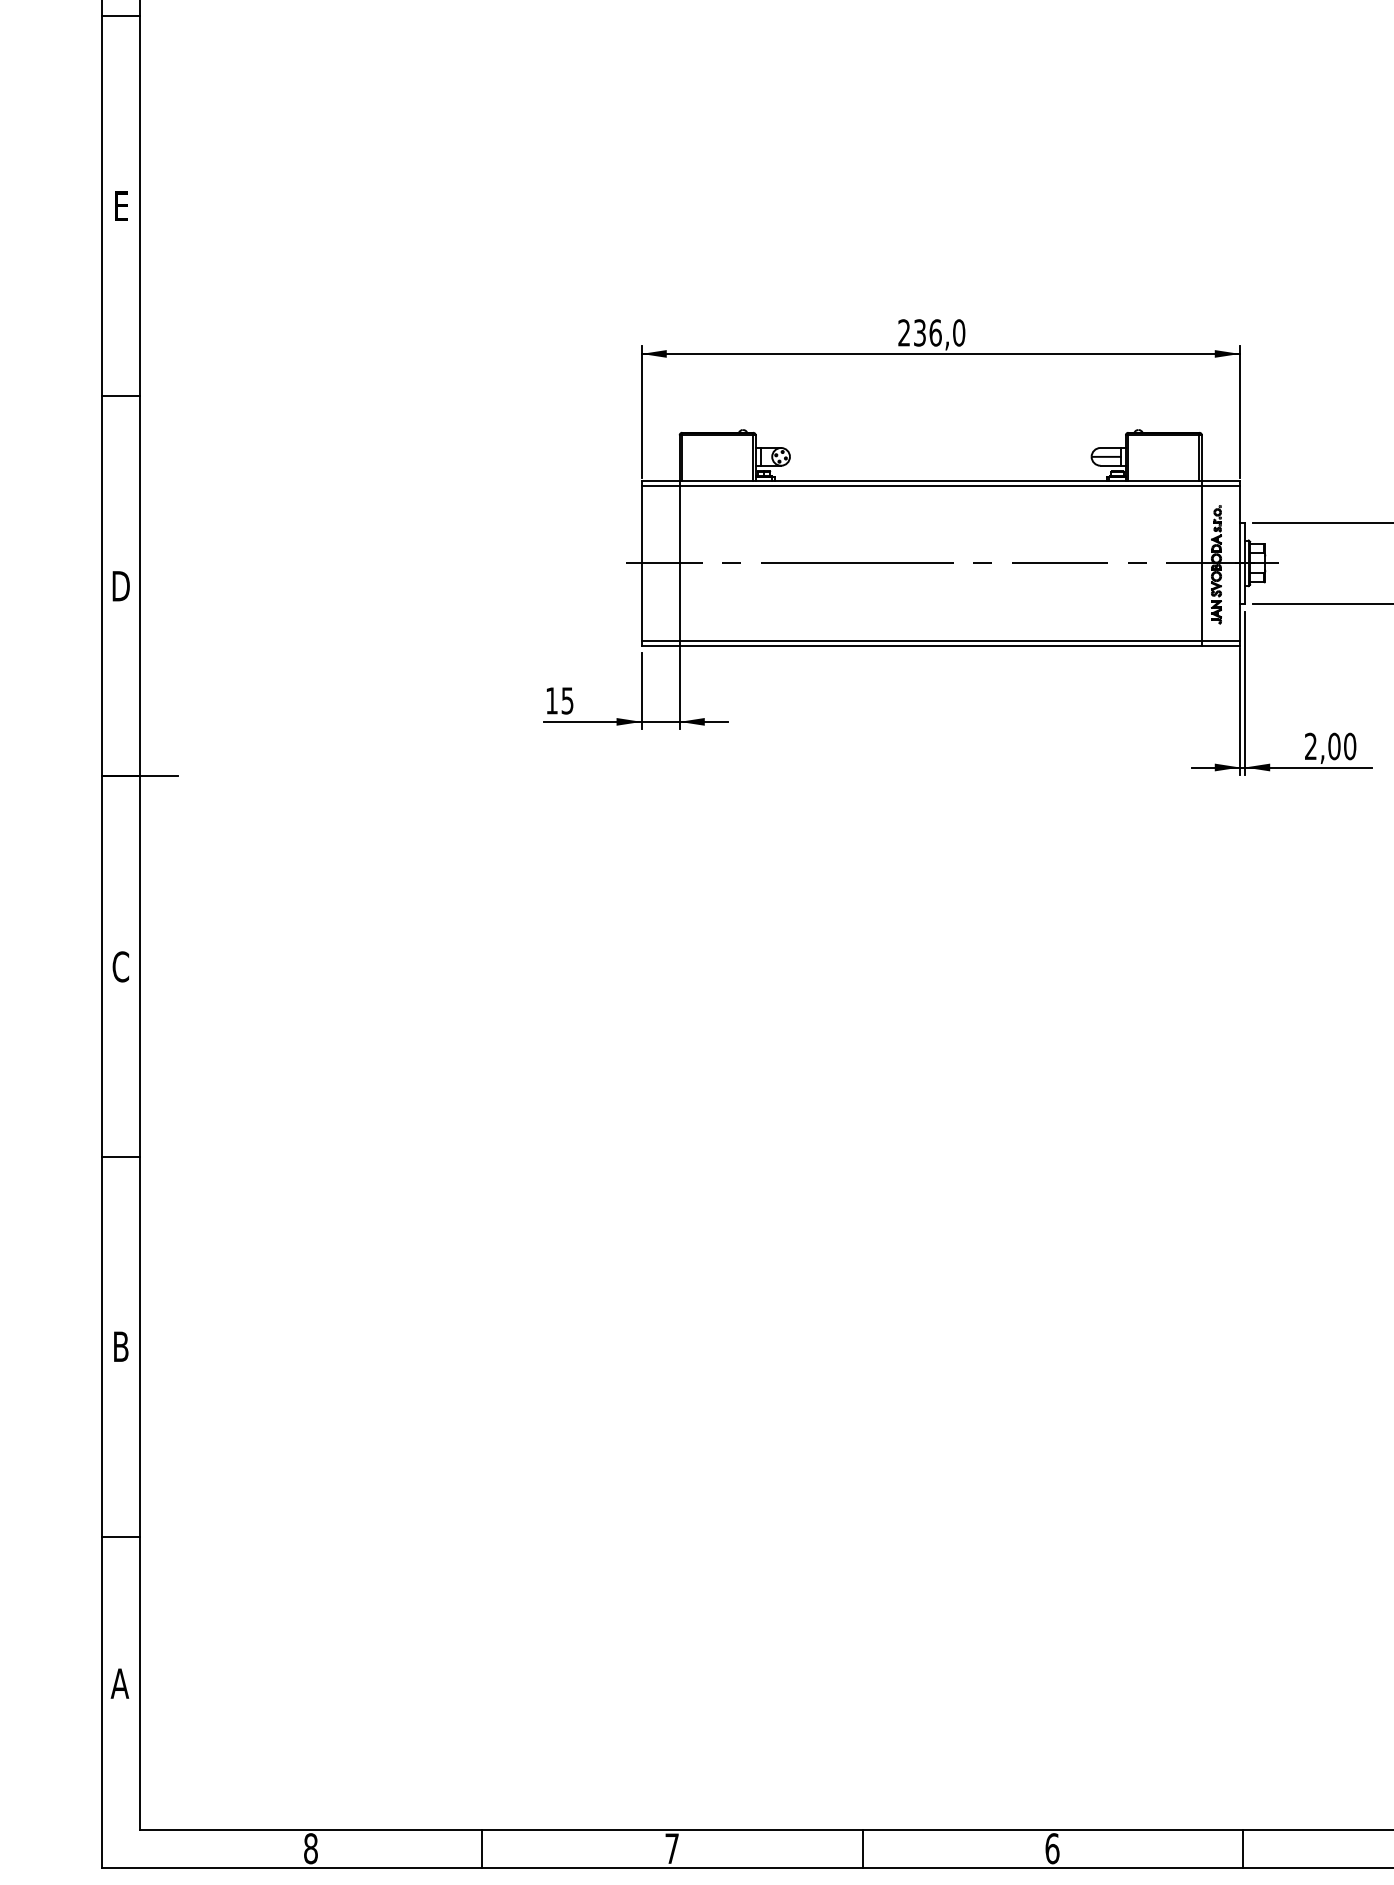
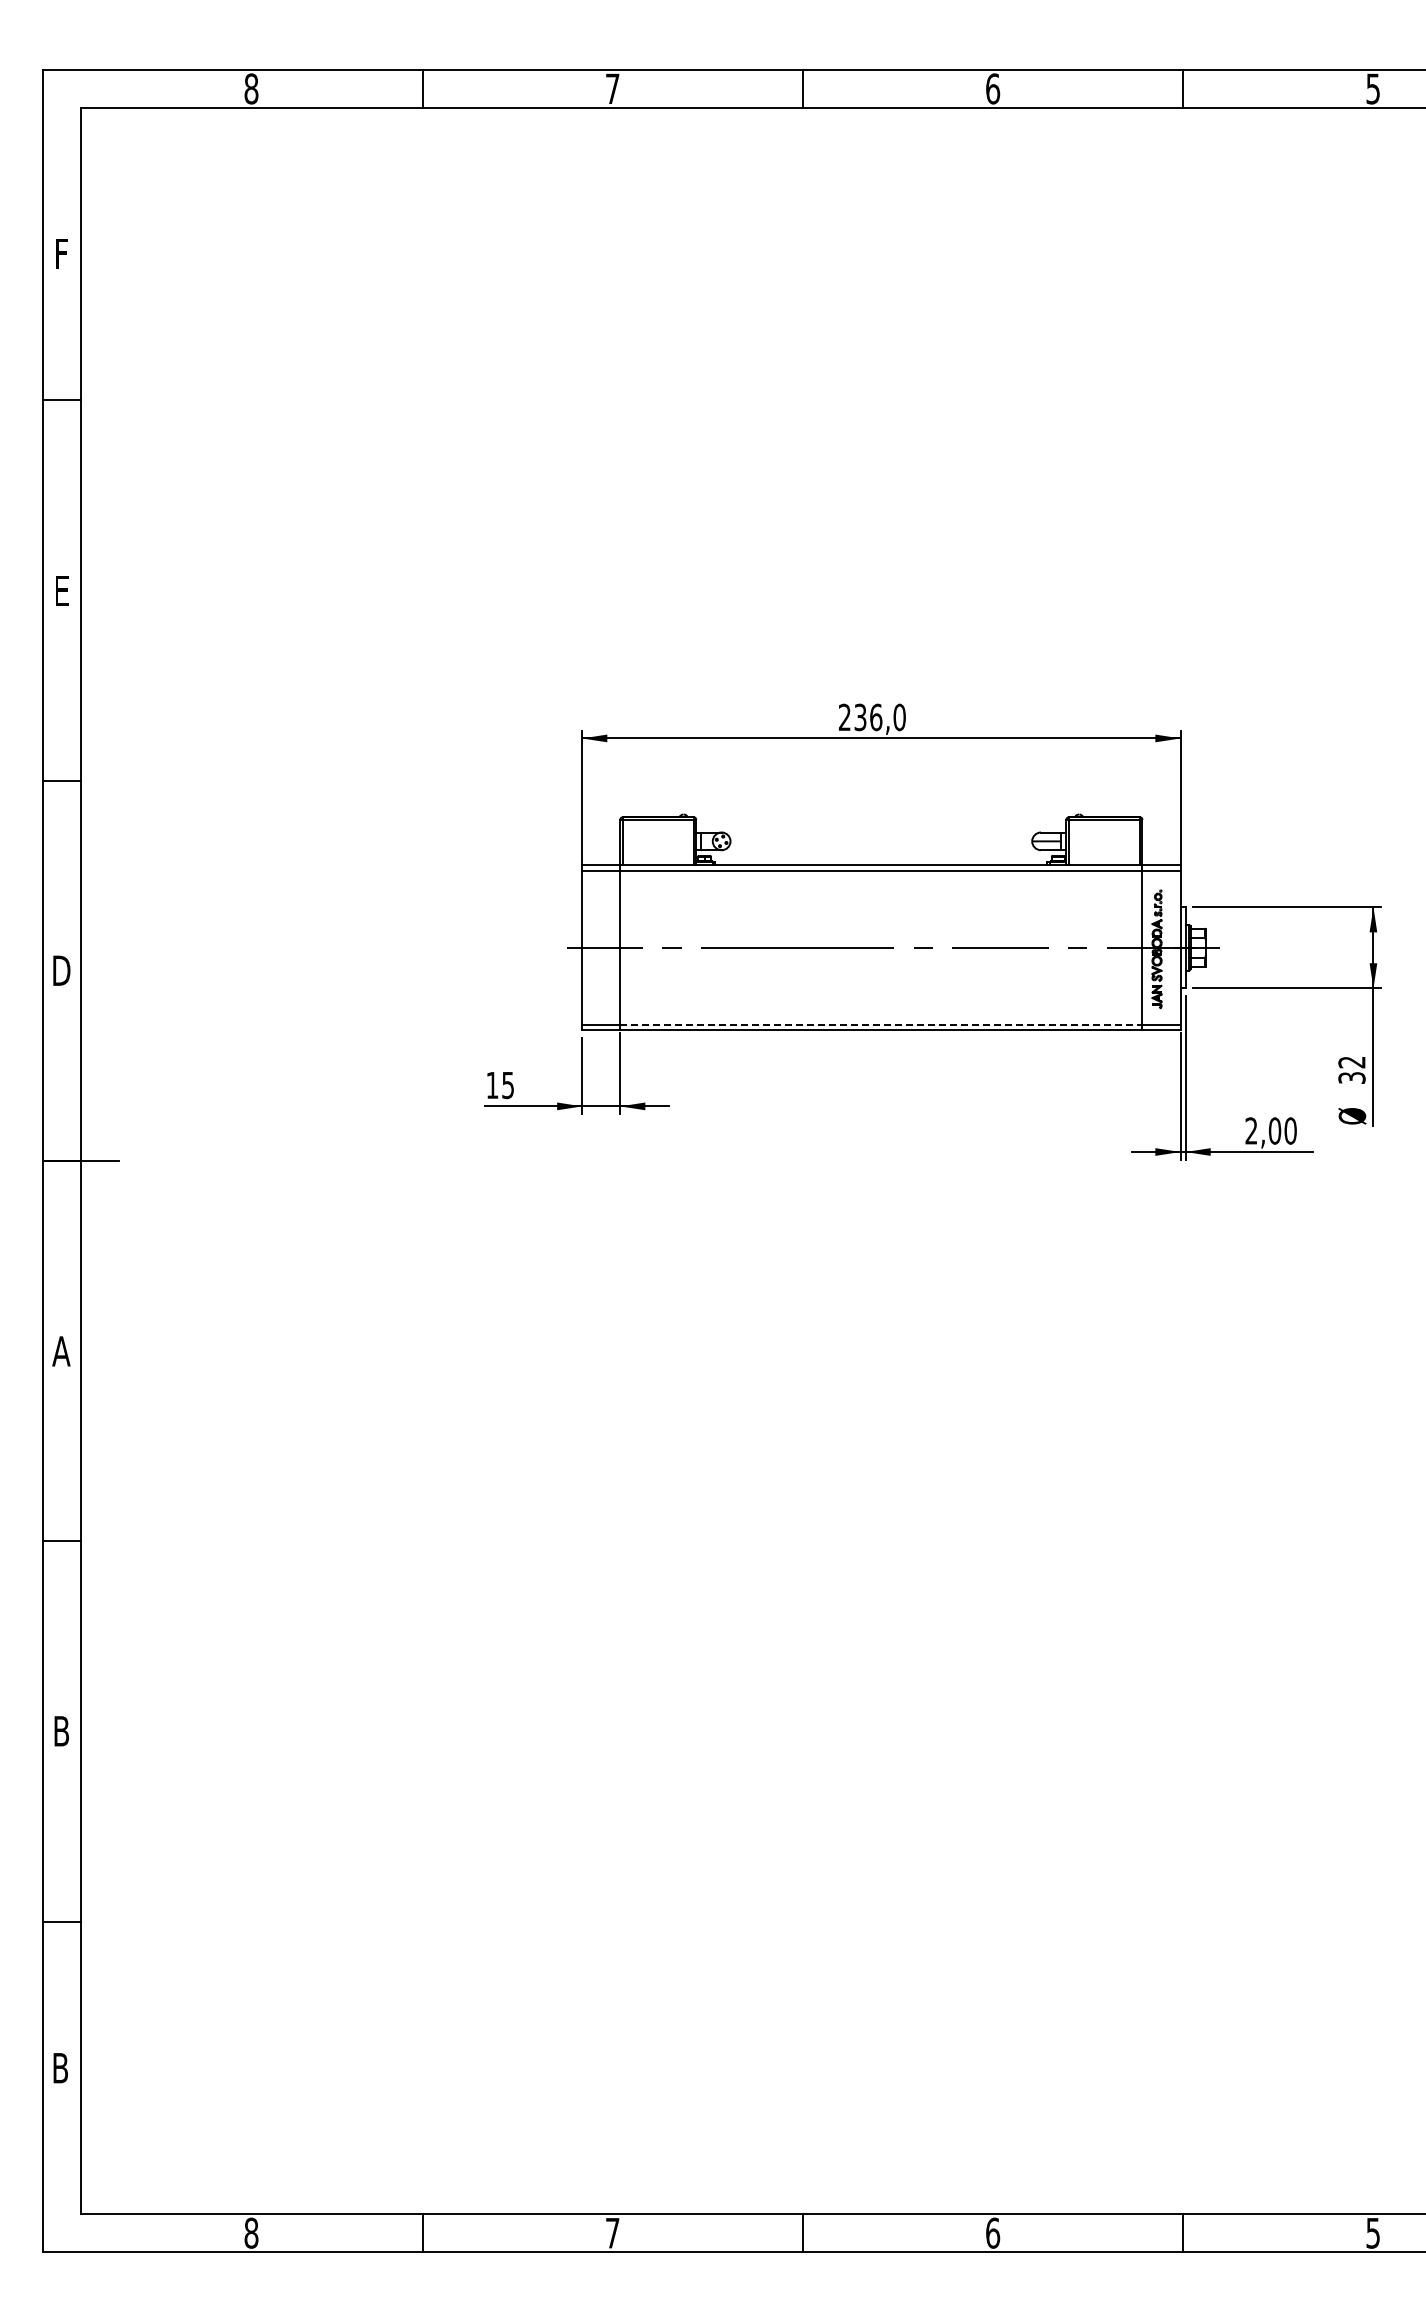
line: (940, 640) -> (881, 1025), solid -> dashed
text: (120, 965) -> (61, 1350), C -> A
text: (119, 1683) -> (60, 2068), A -> B

